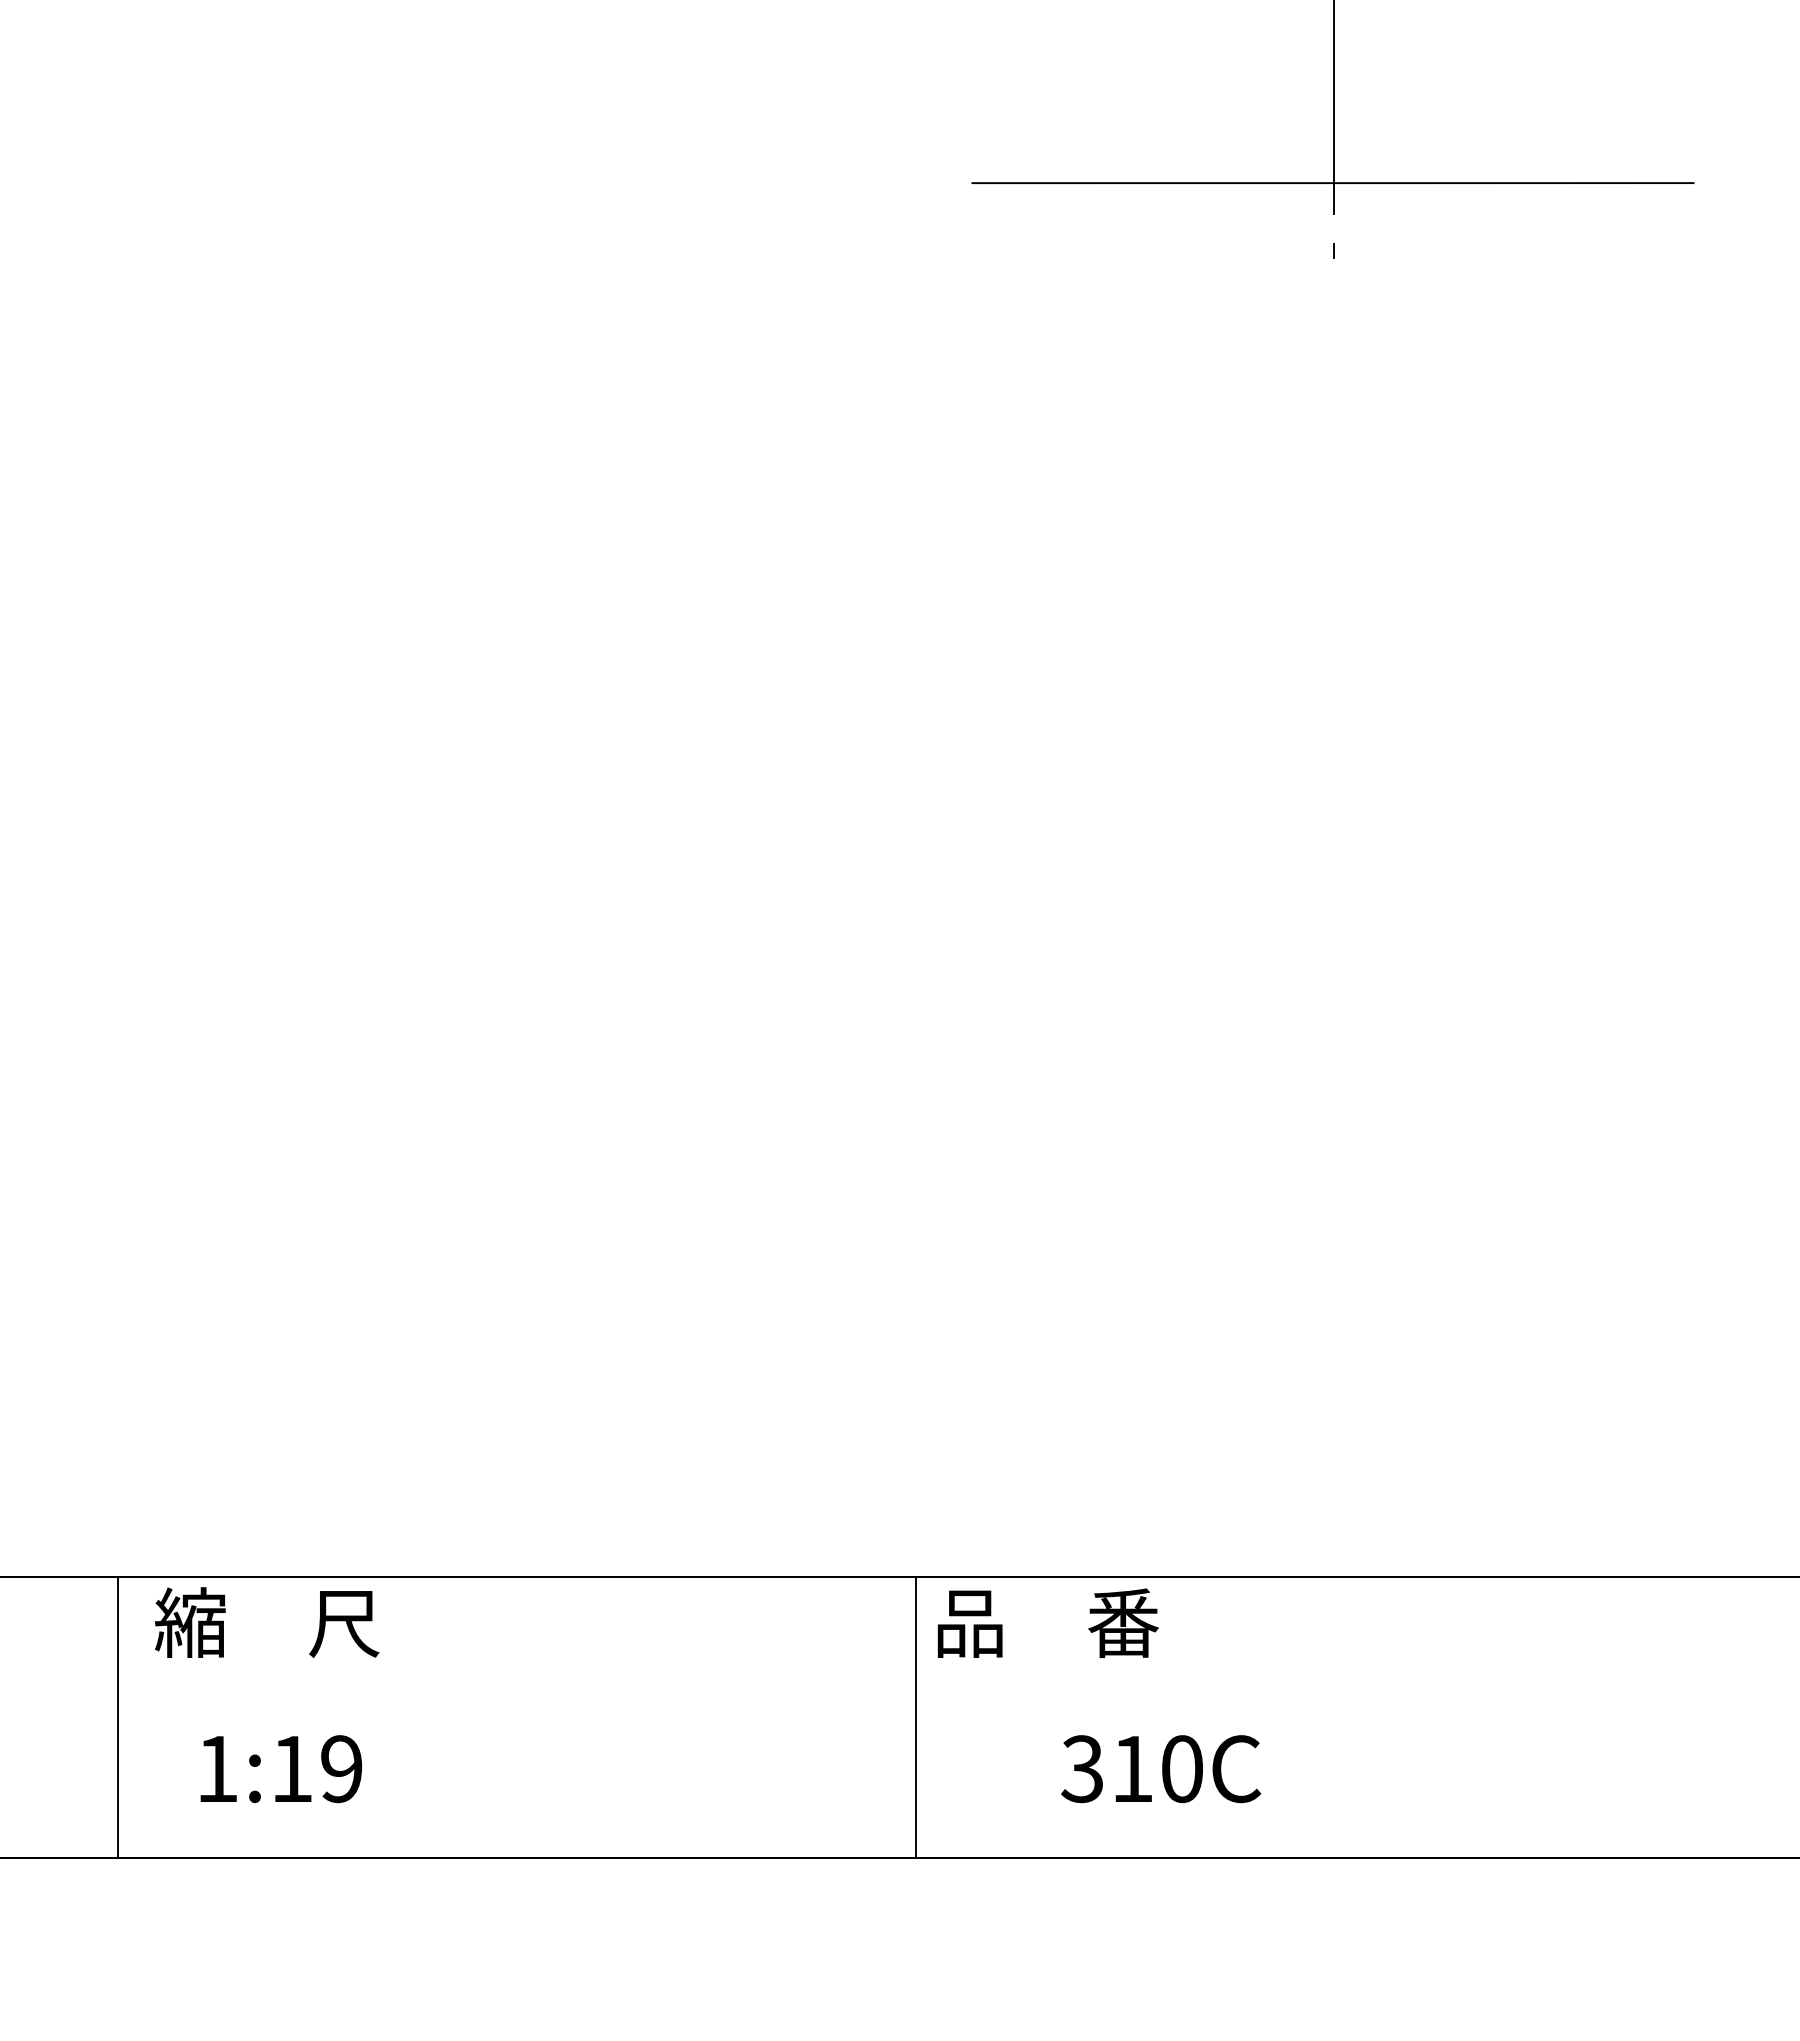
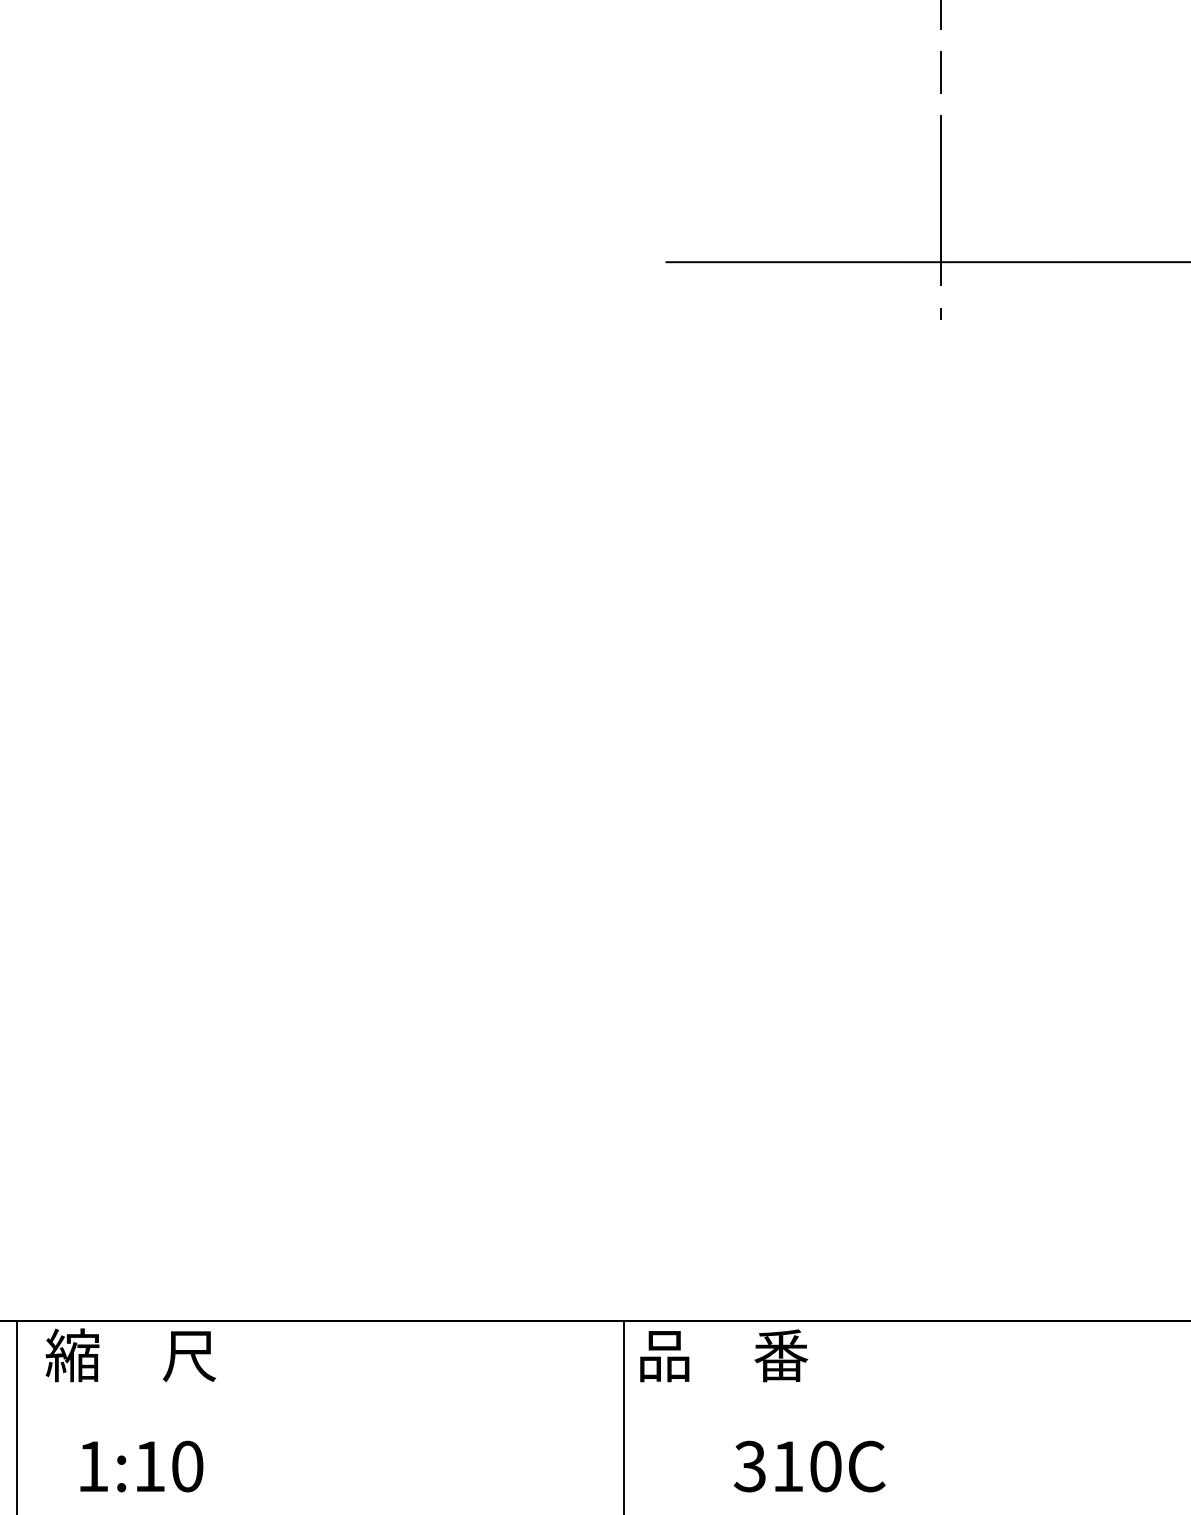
text: (341, 1769) -> (187, 1466), 1:19 -> 1:10

